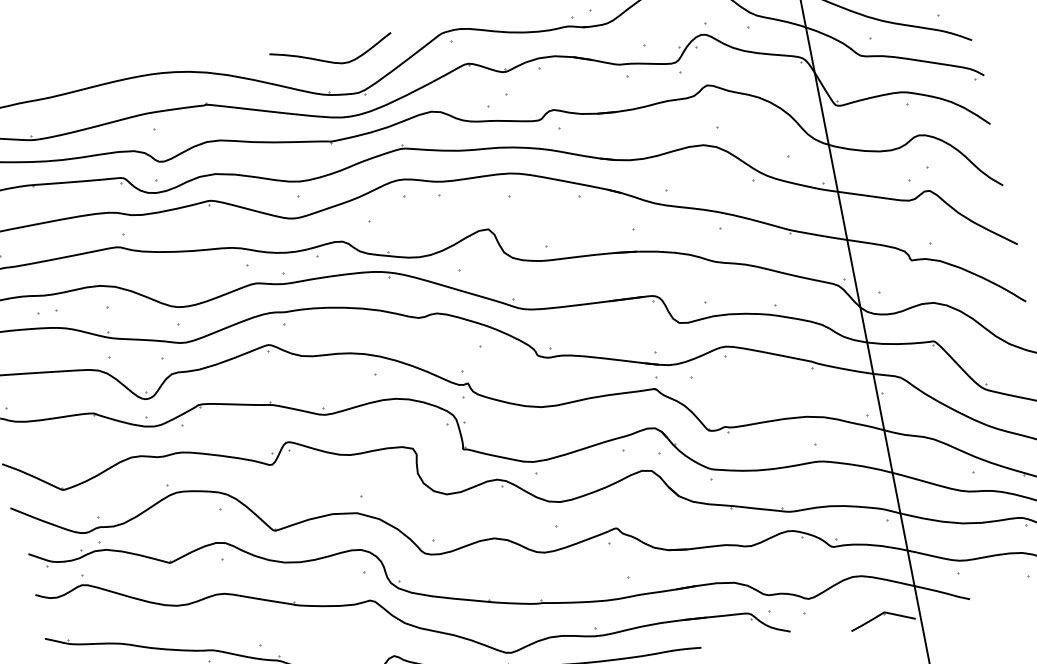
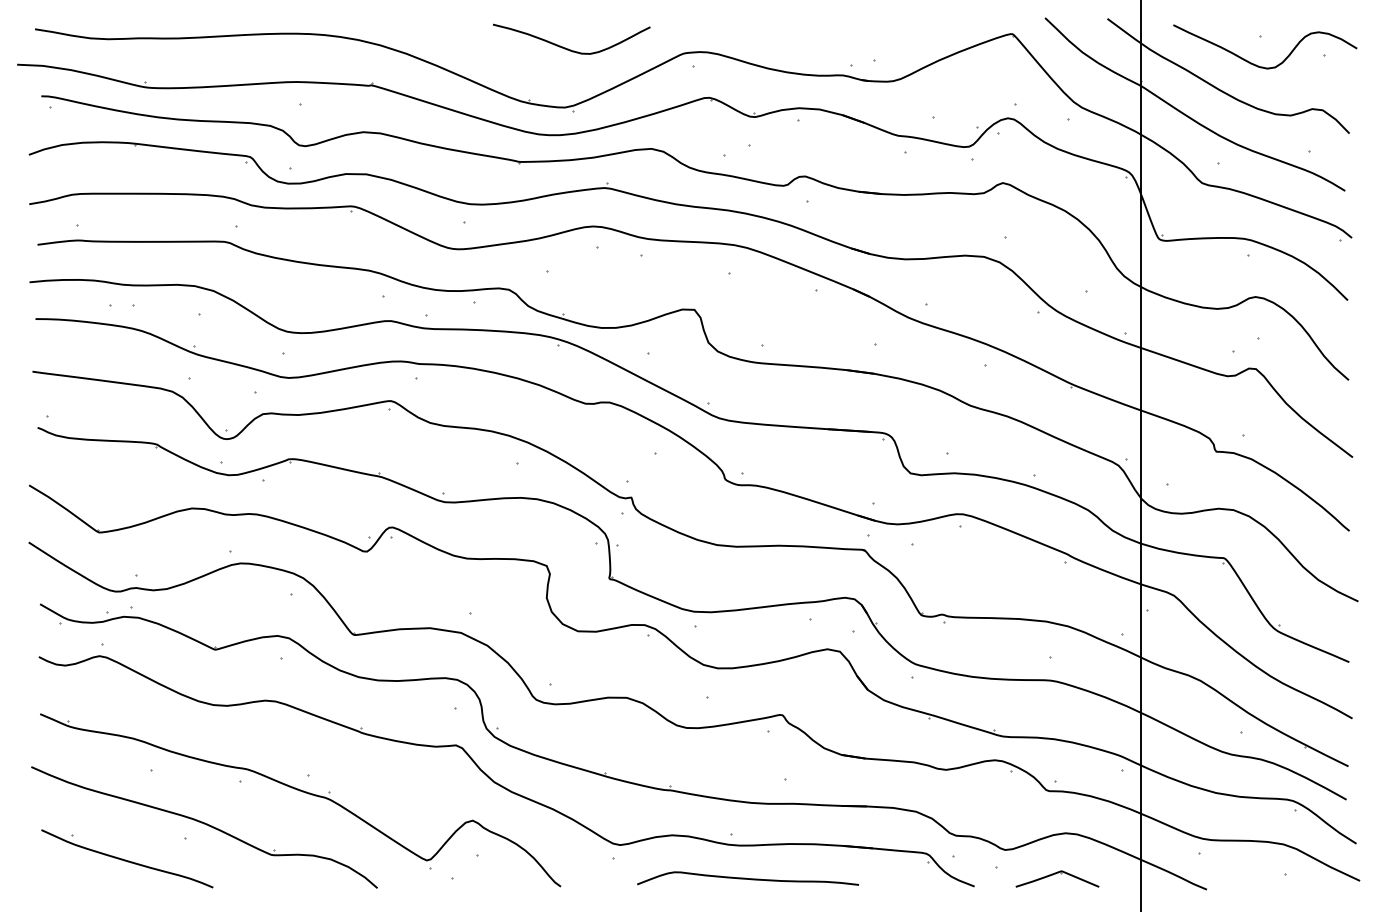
curve: (331, 61) -> (568, 48), moved
part: (882, 618) -> (1057, 878), moved

